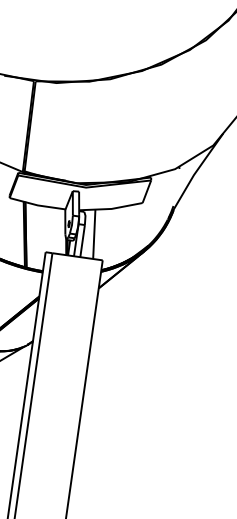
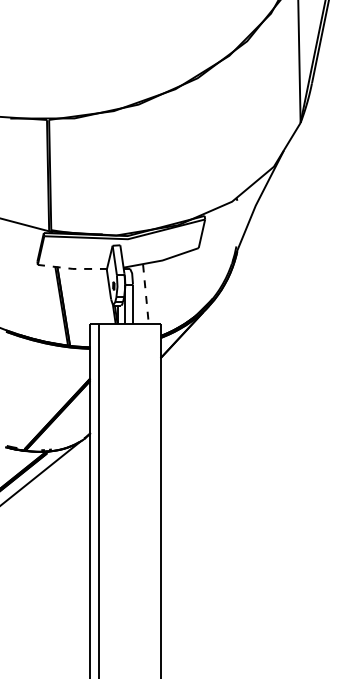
line: (37, 205) -> (72, 268), solid -> dashed
line: (93, 234) -> (145, 294), solid -> dashed

